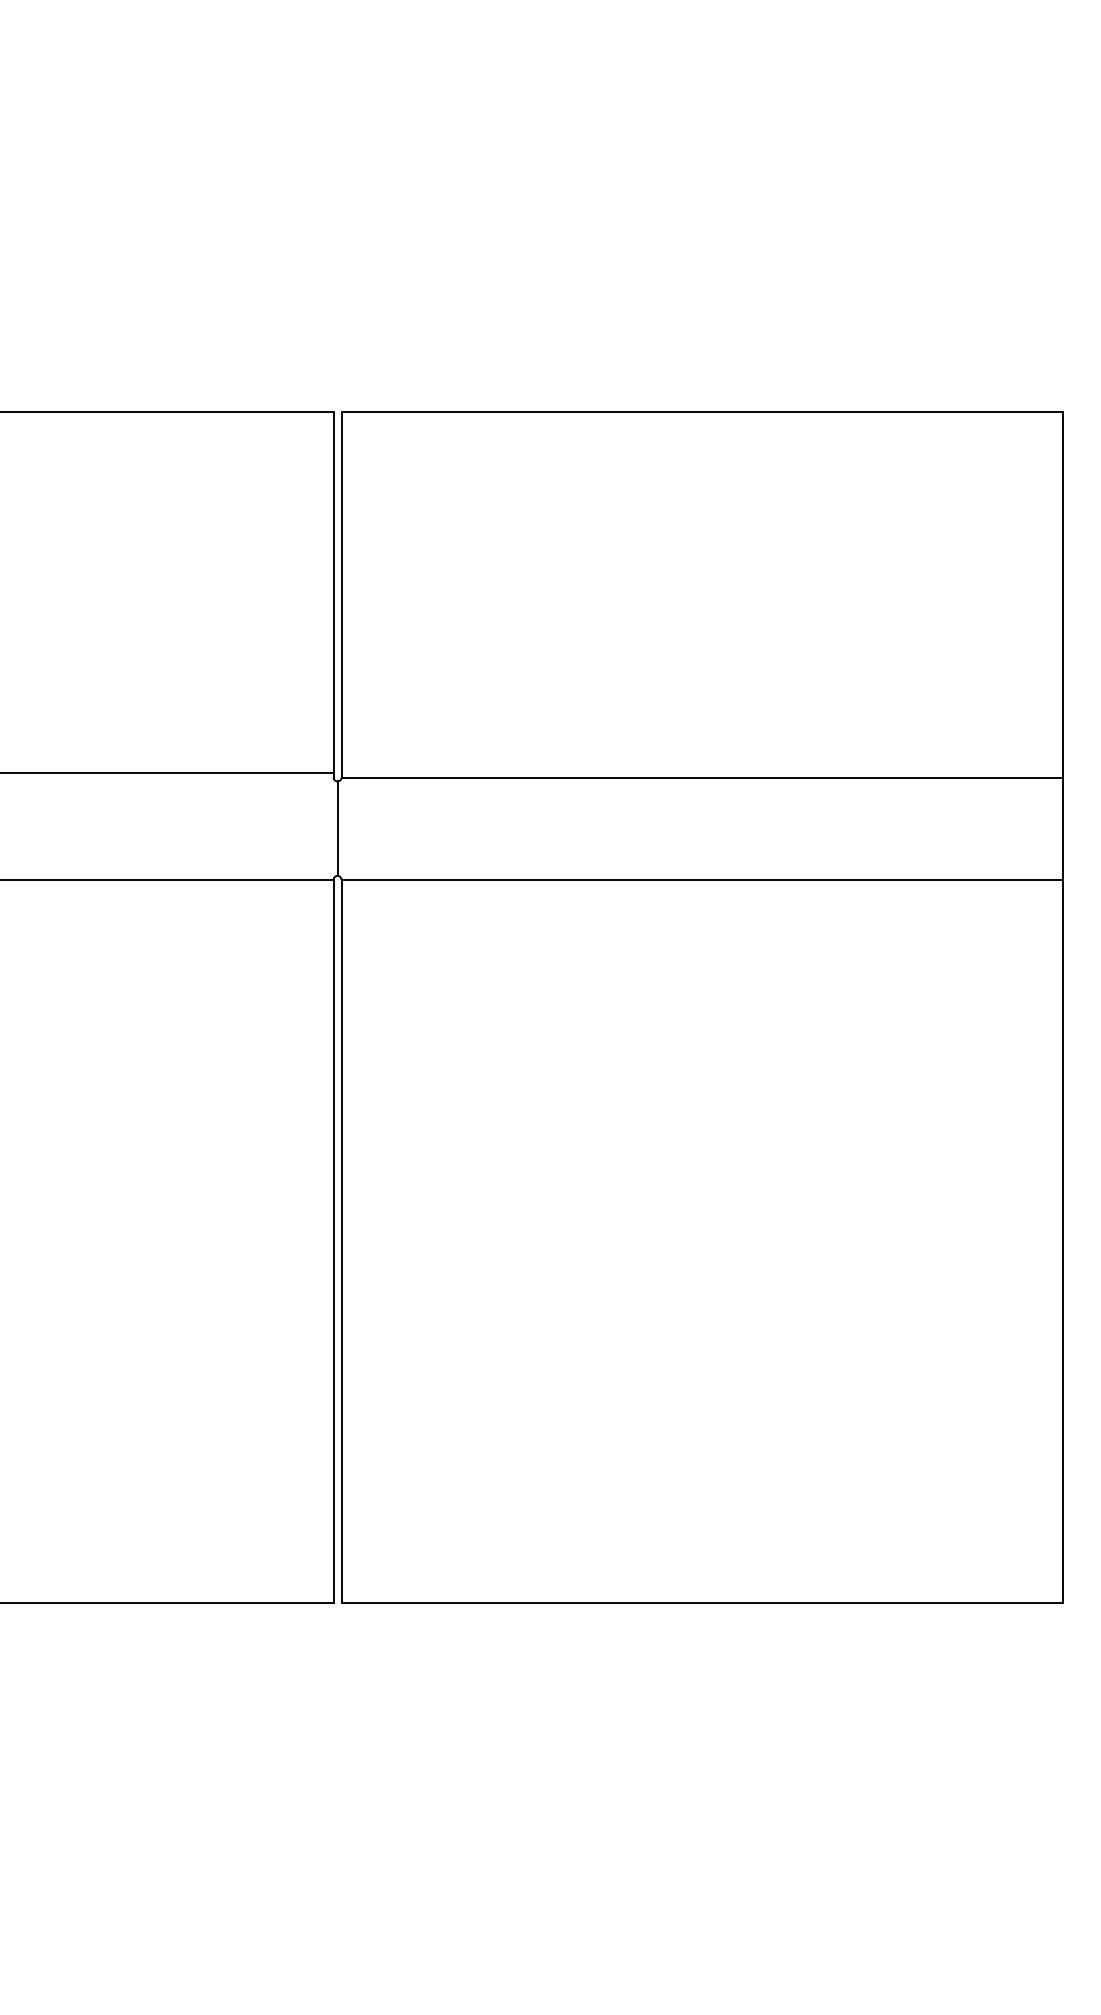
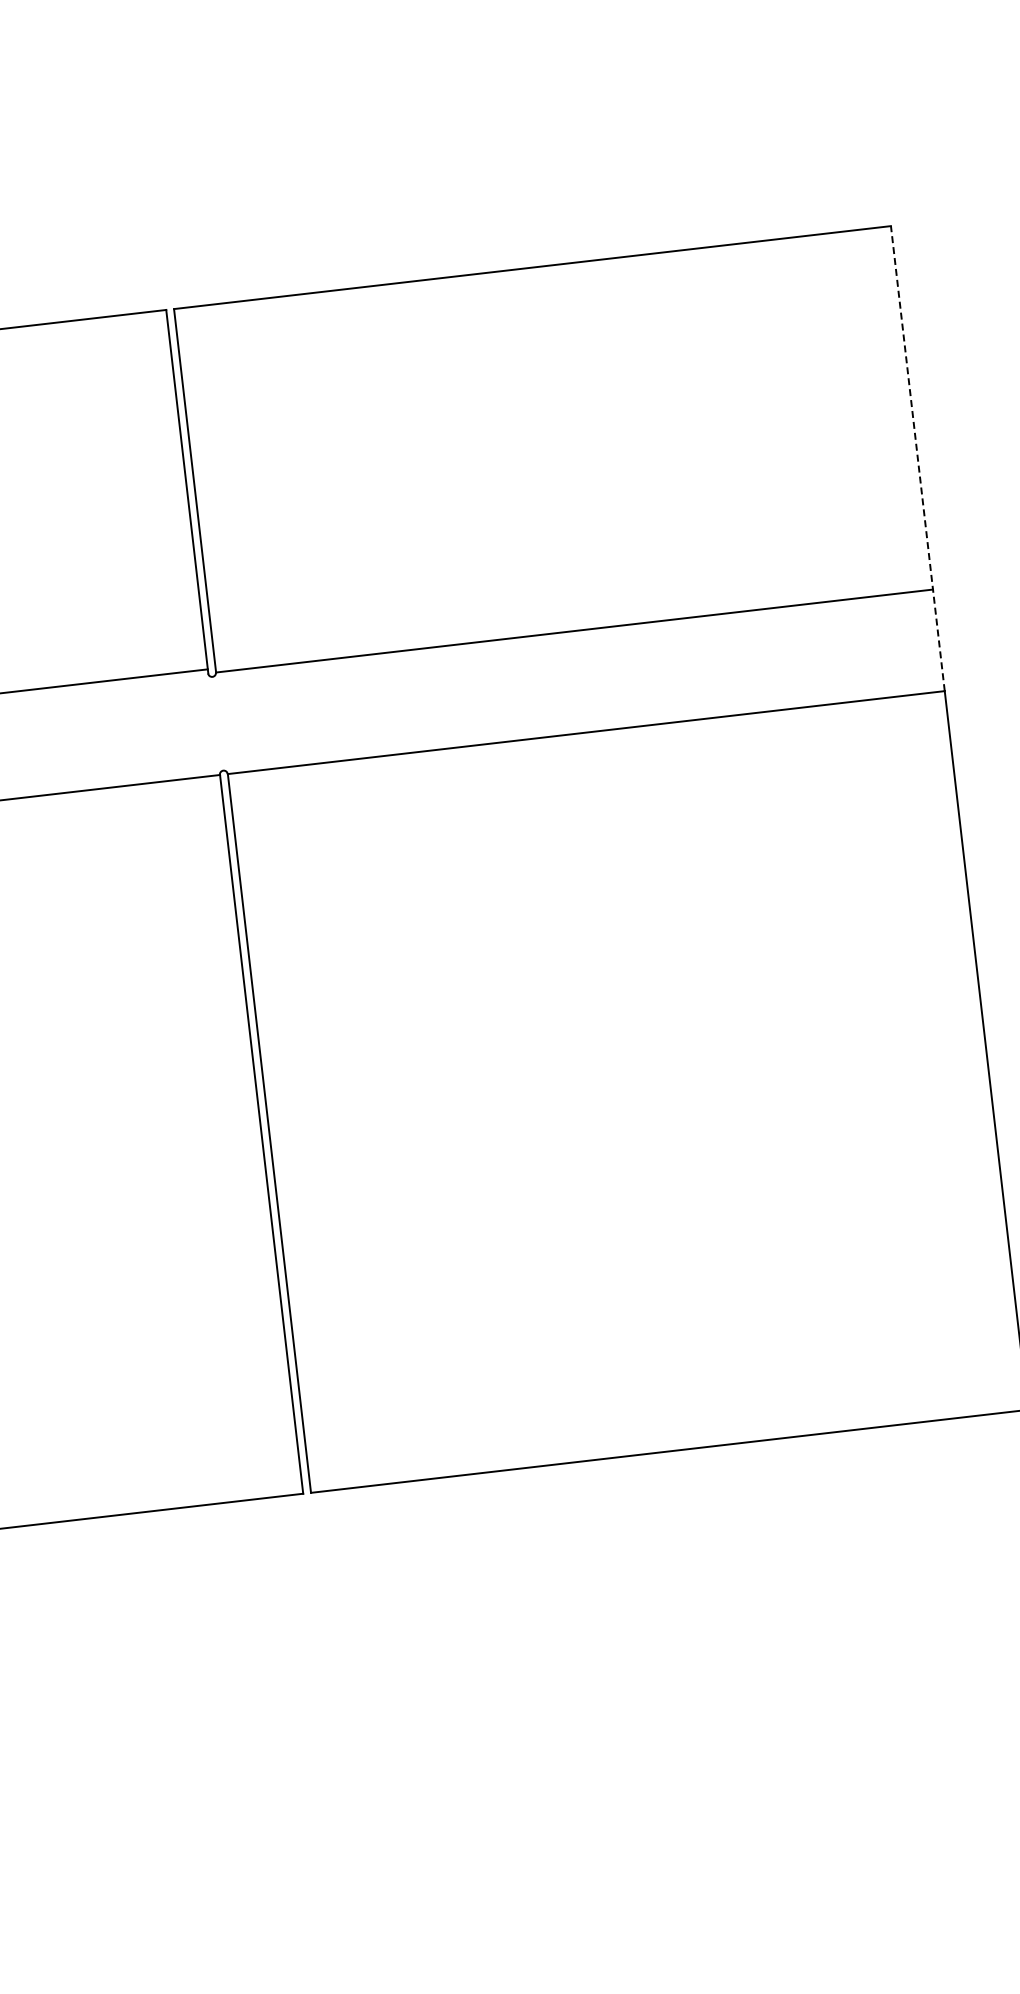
line: (1063, 645) -> (917, 458), solid -> dashed
line: (337, 828) -> (217, 723), removed

